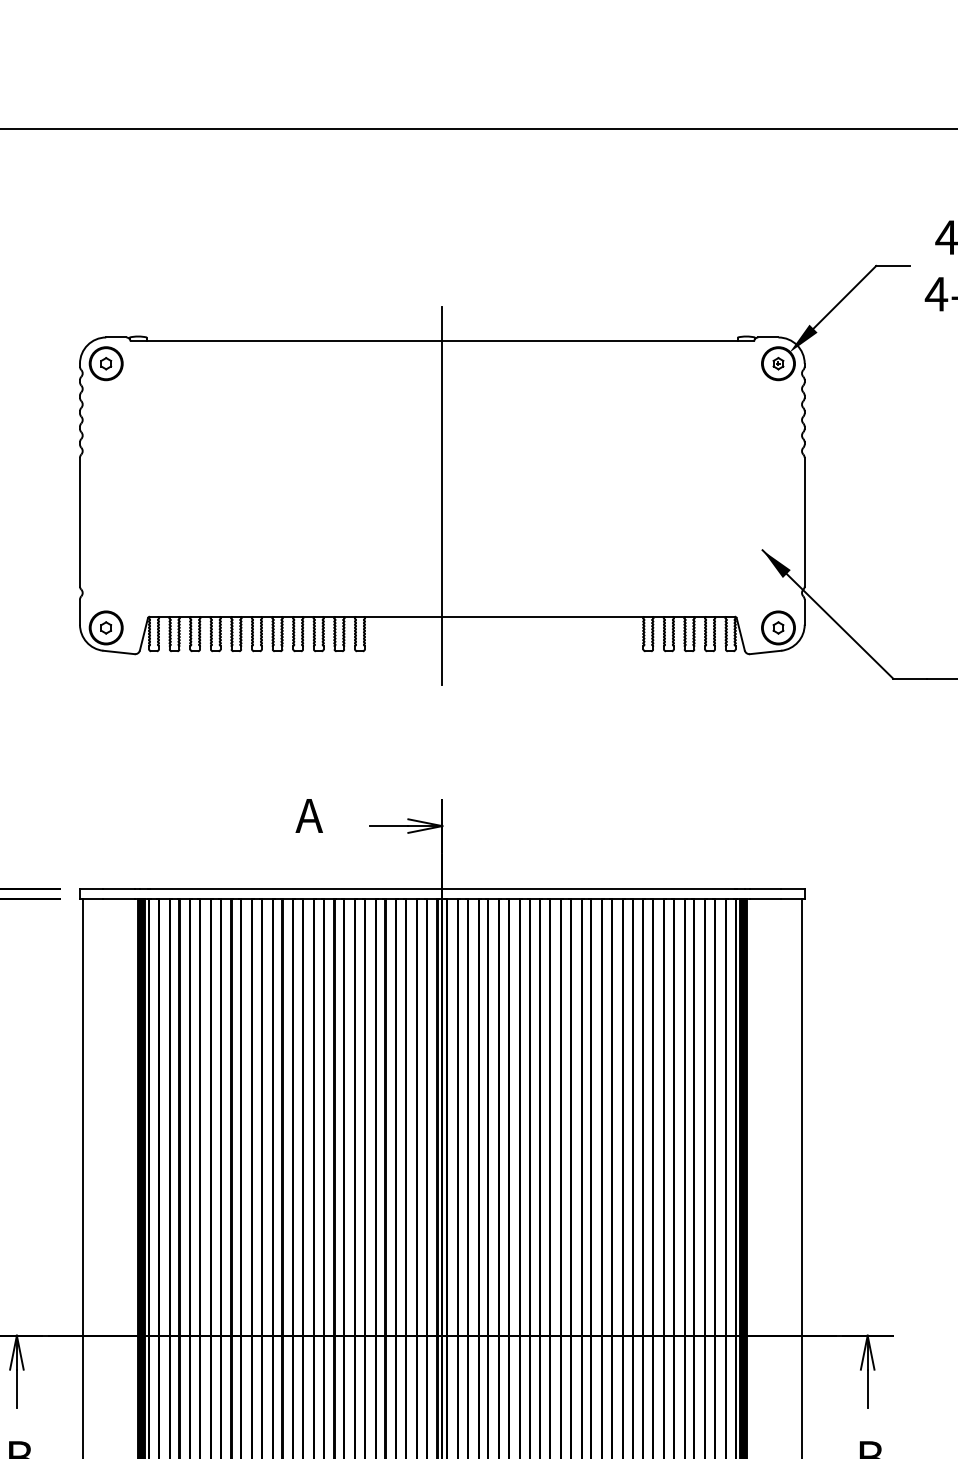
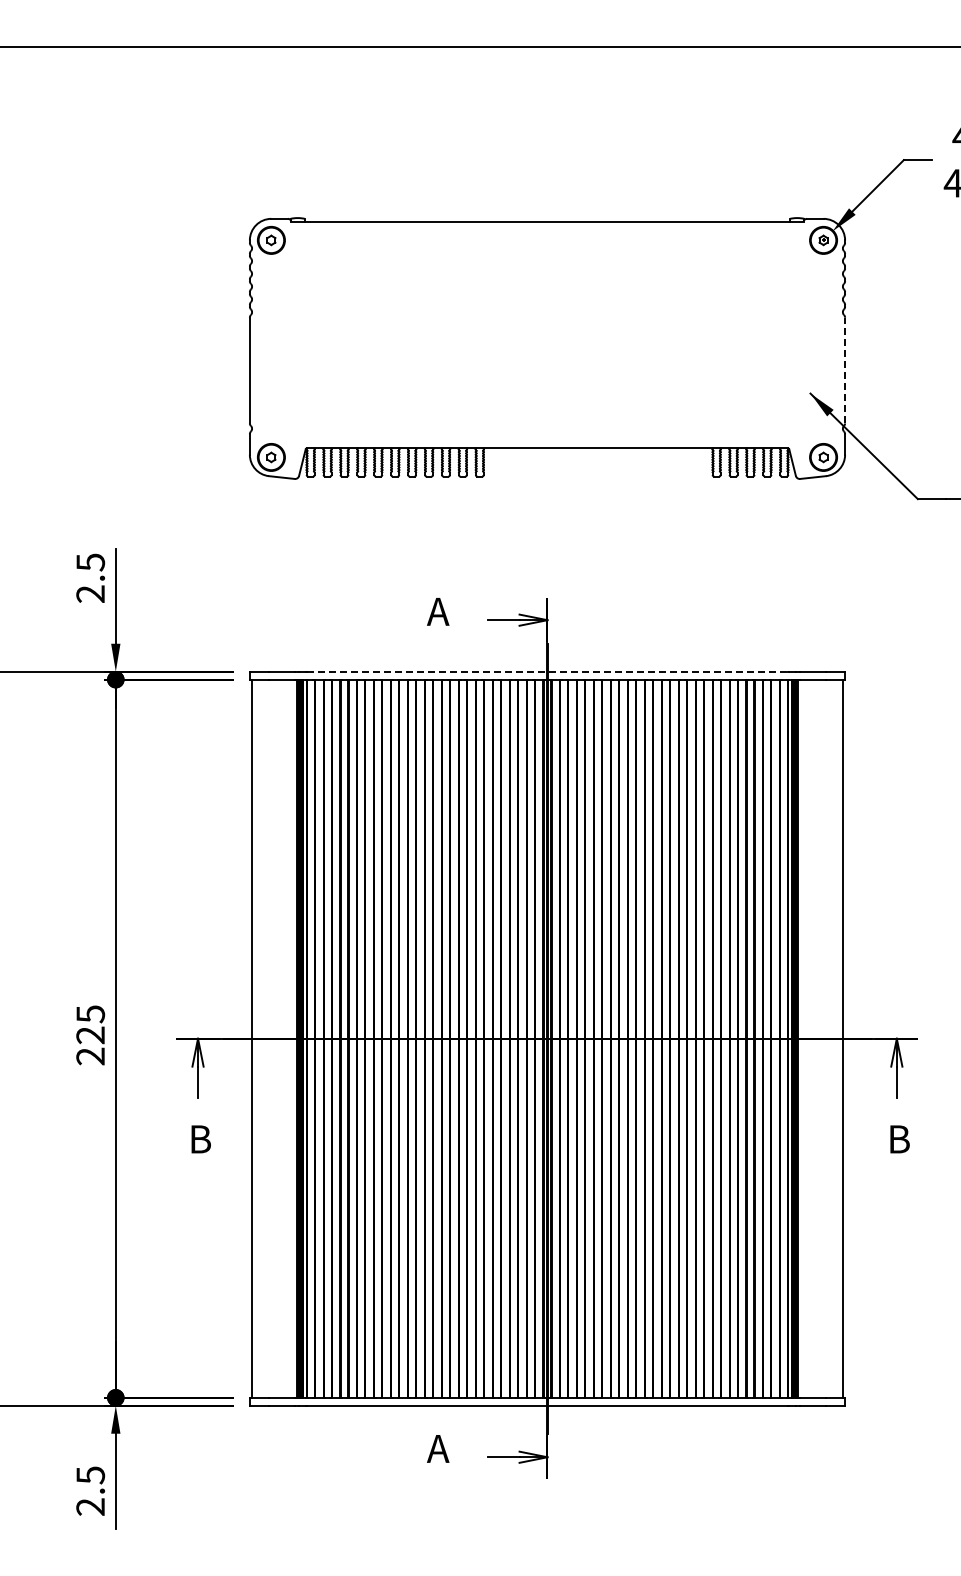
line: (442, 496) -> (547, 349), removed
line: (805, 522) -> (845, 370), solid -> dashed
line: (442, 888) -> (547, 671), solid -> dashed

